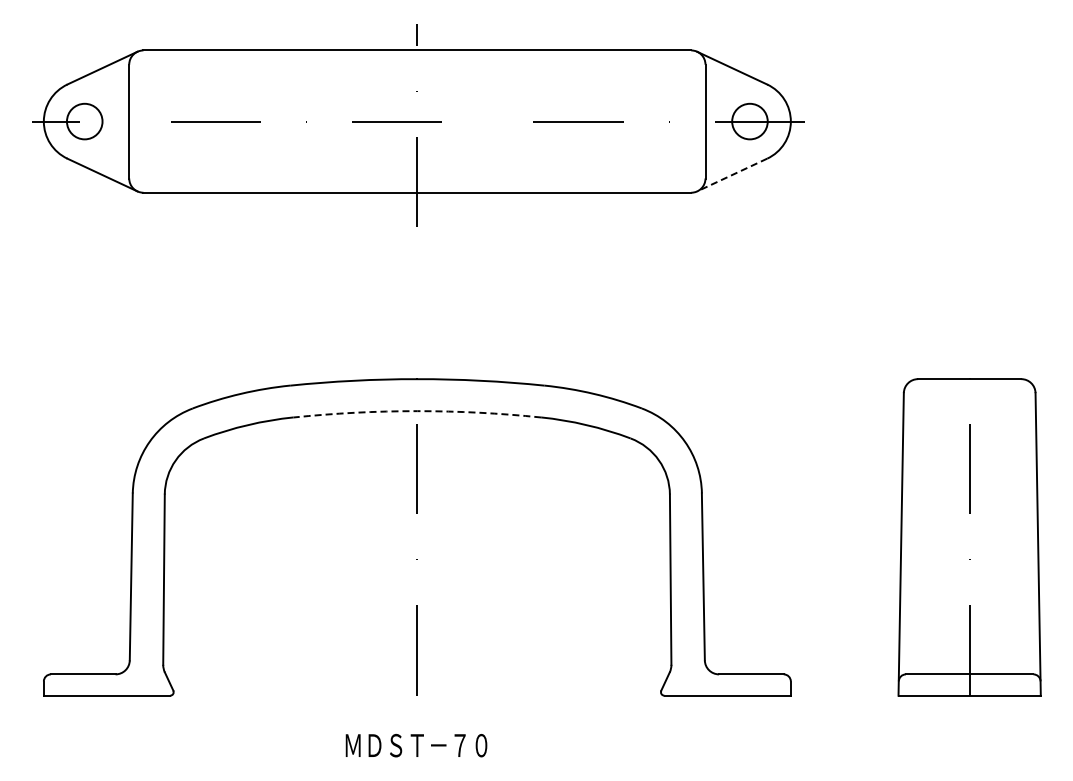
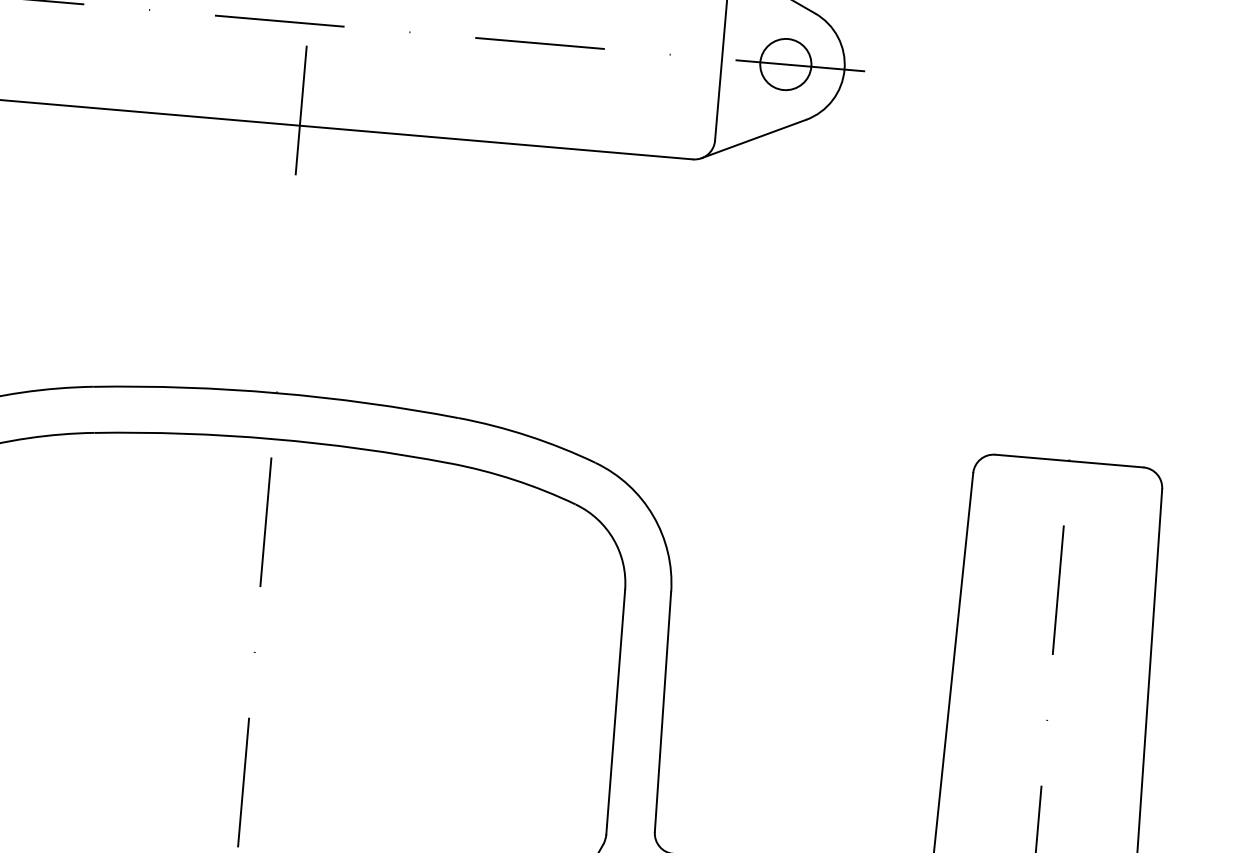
line: (732, 175) -> (754, 139), dashed -> solid
arc: (417, 411) -> (273, 439), dashed -> solid

